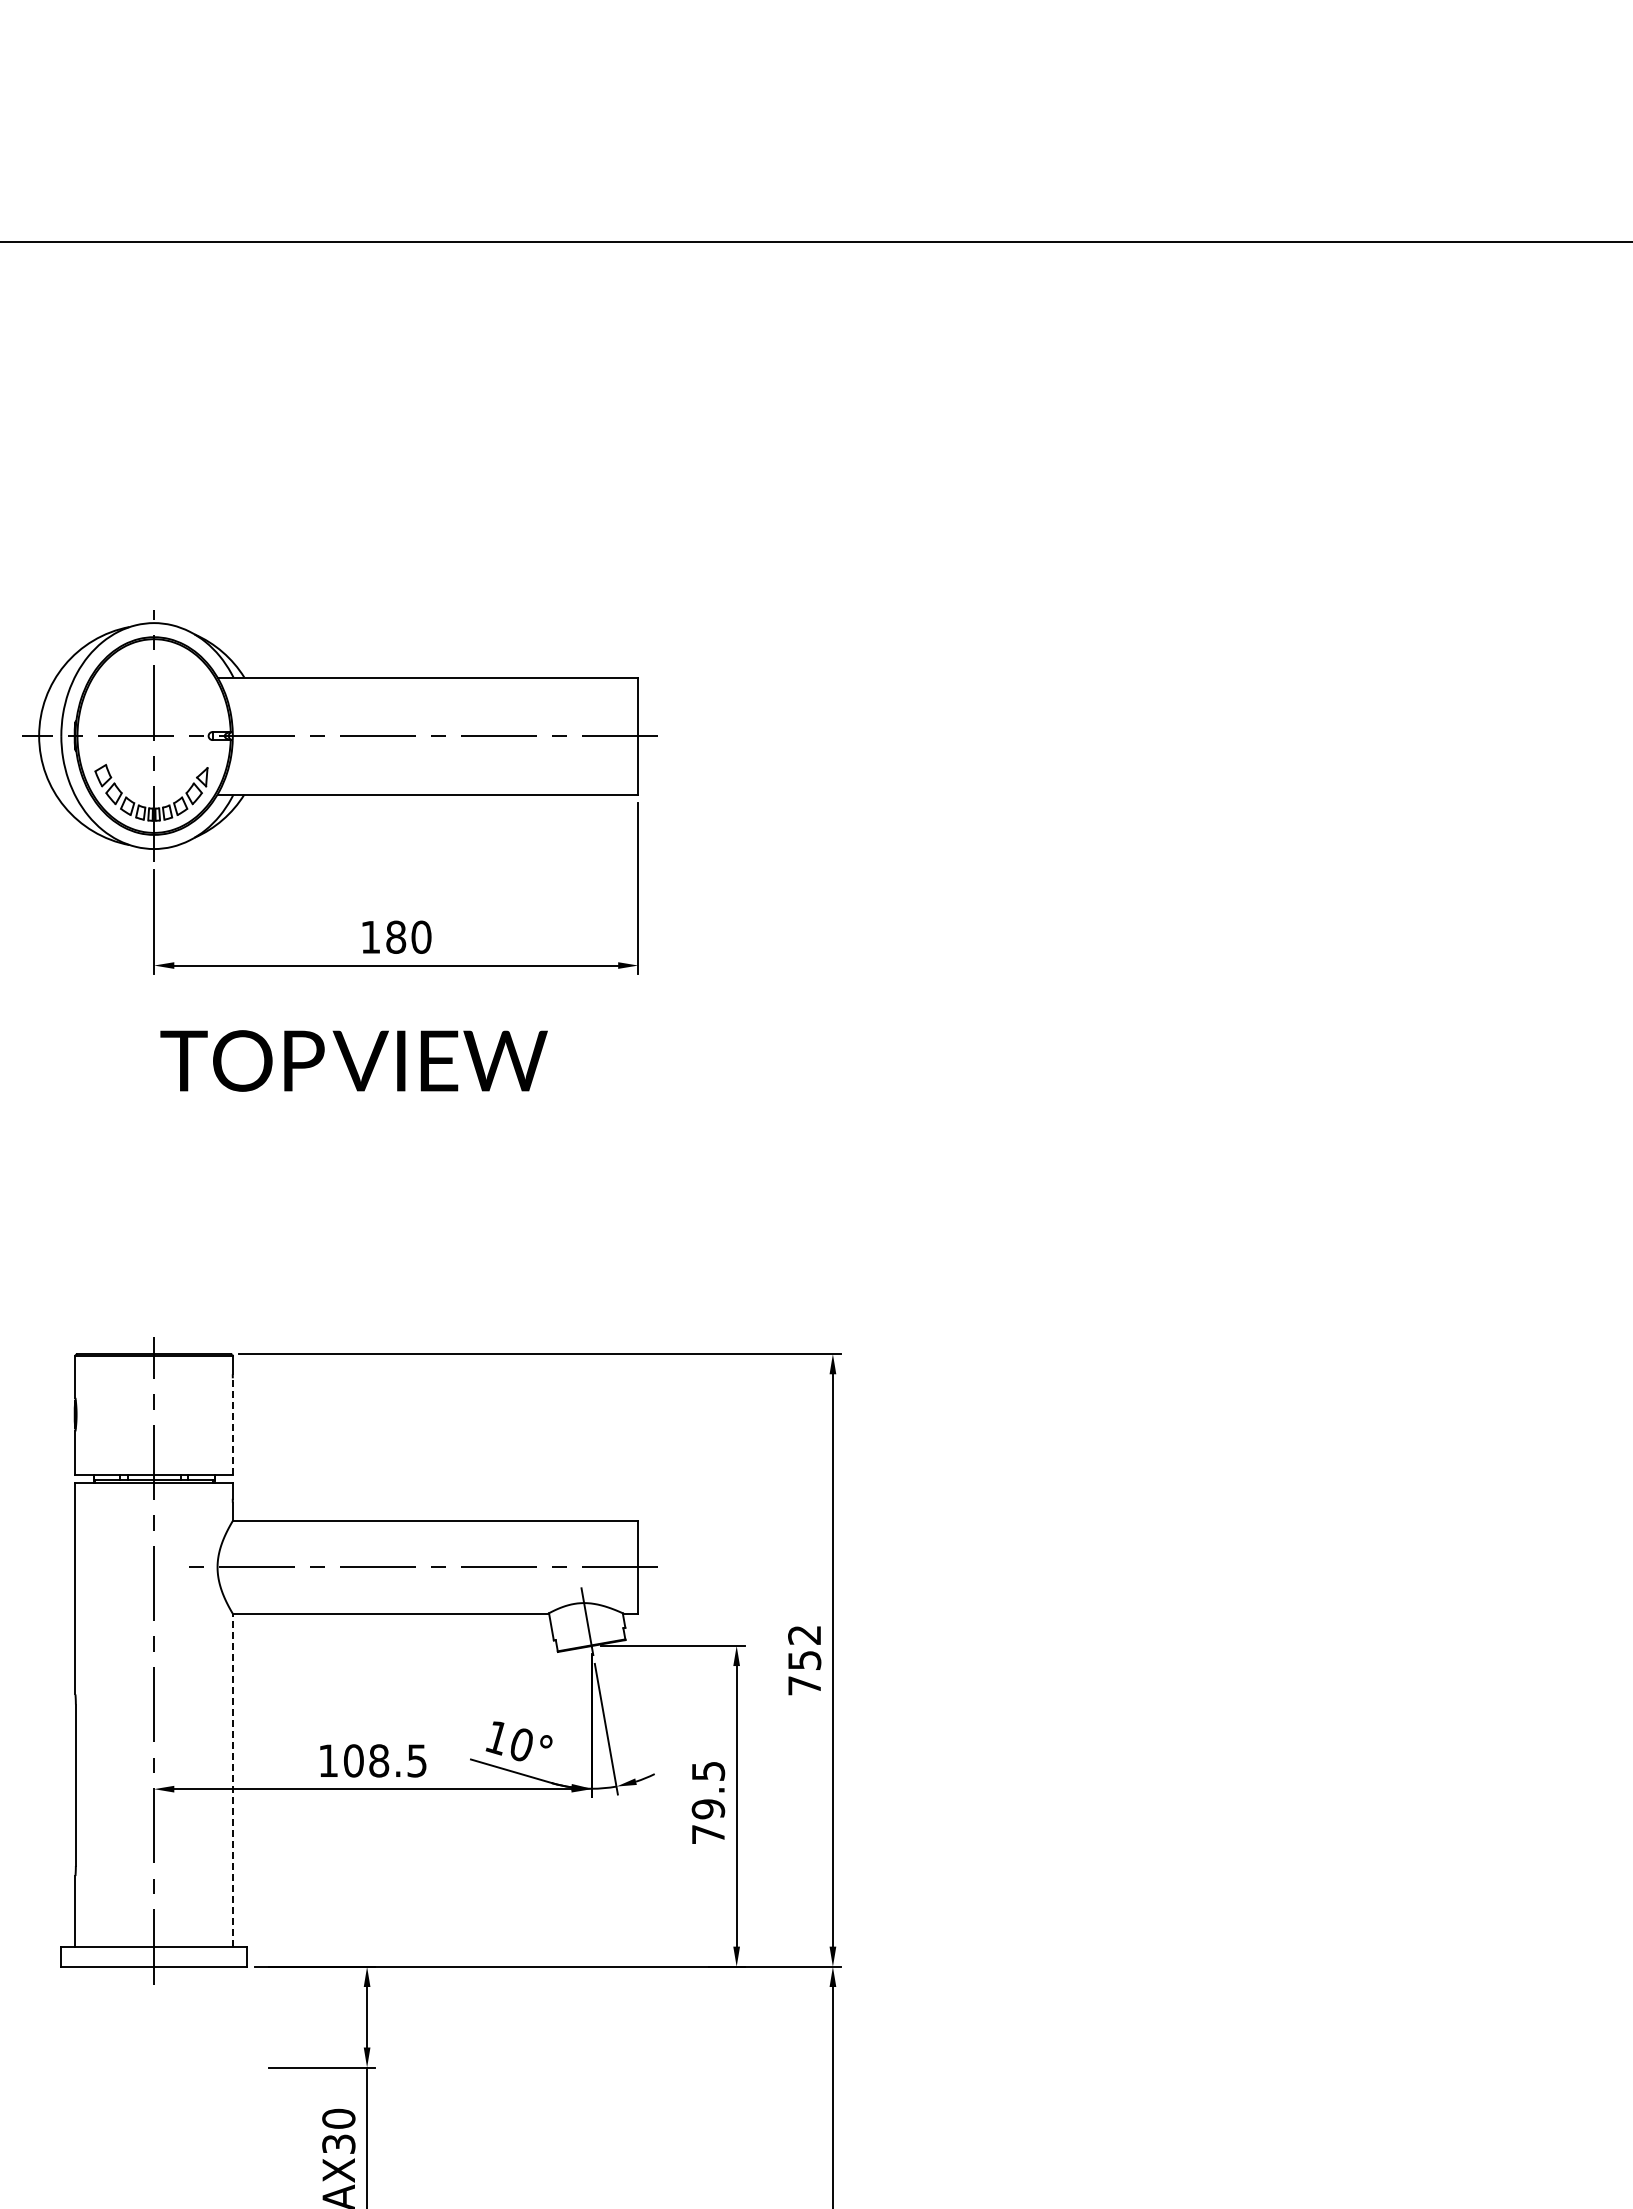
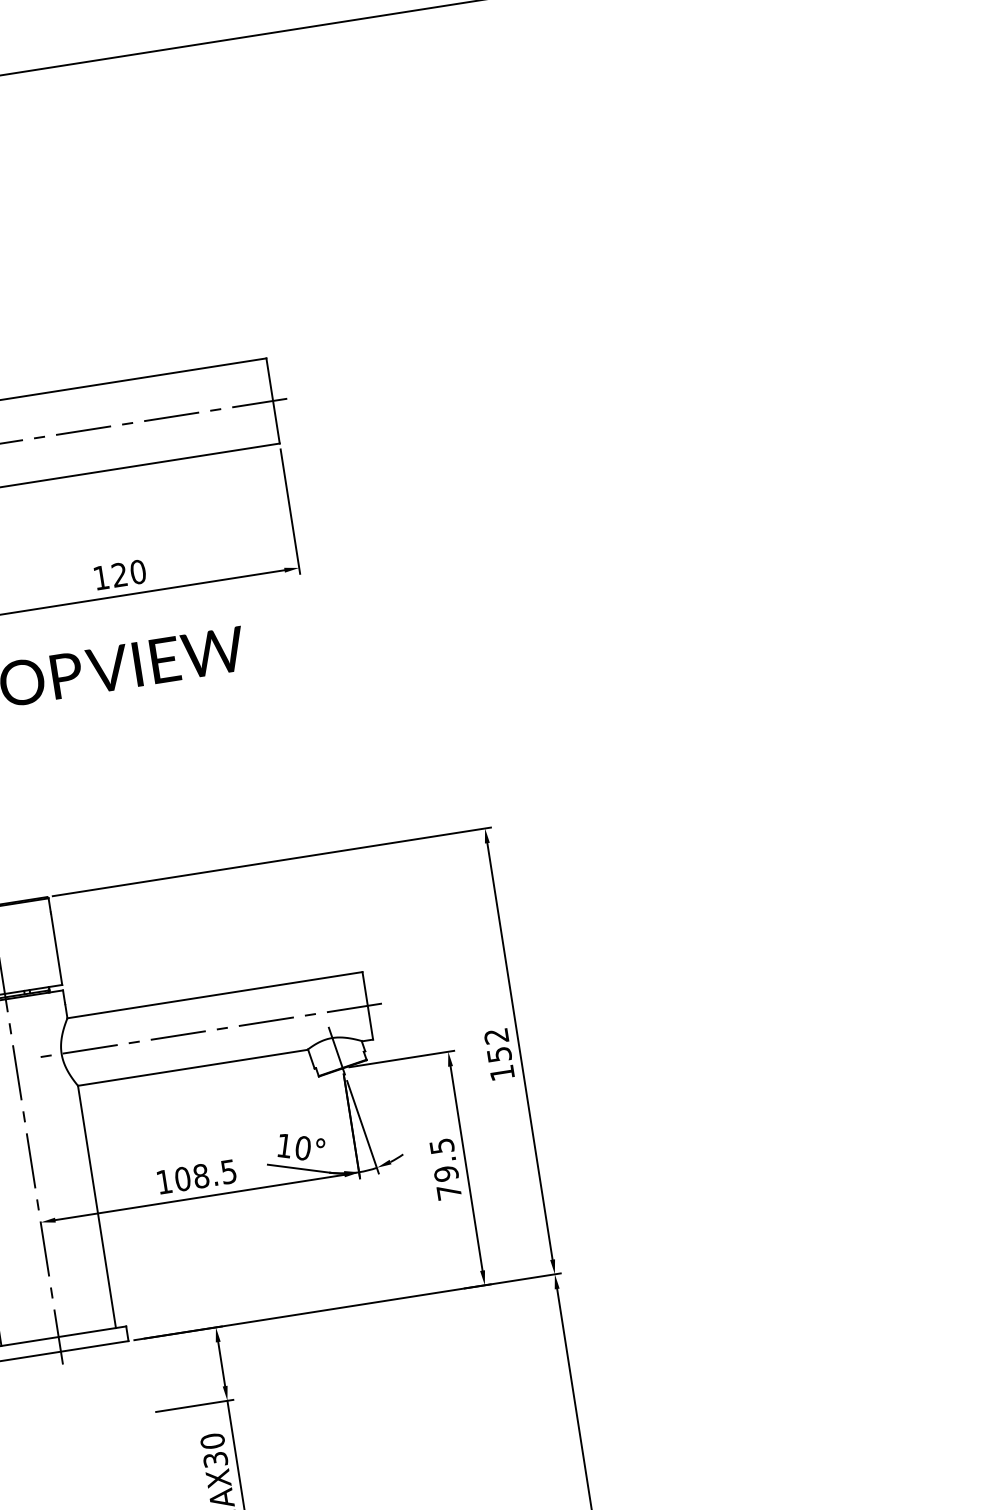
text: (396, 936) -> (119, 574), 180 -> 120
line: (232, 1426) -> (56, 949), dashed -> solid
text: (804, 1685) -> (502, 1072), 752 -> 152
line: (232, 1779) -> (96, 1206), dashed -> solid

